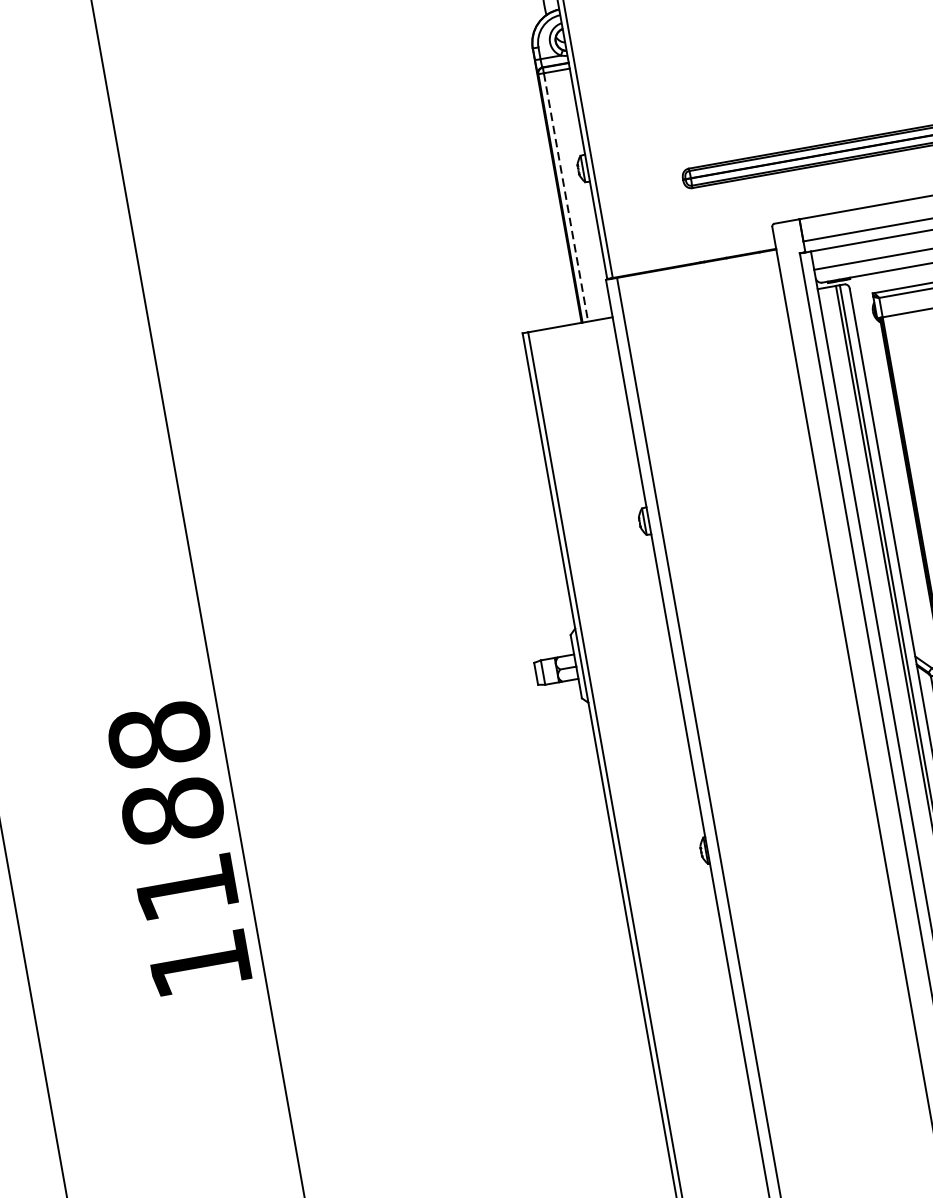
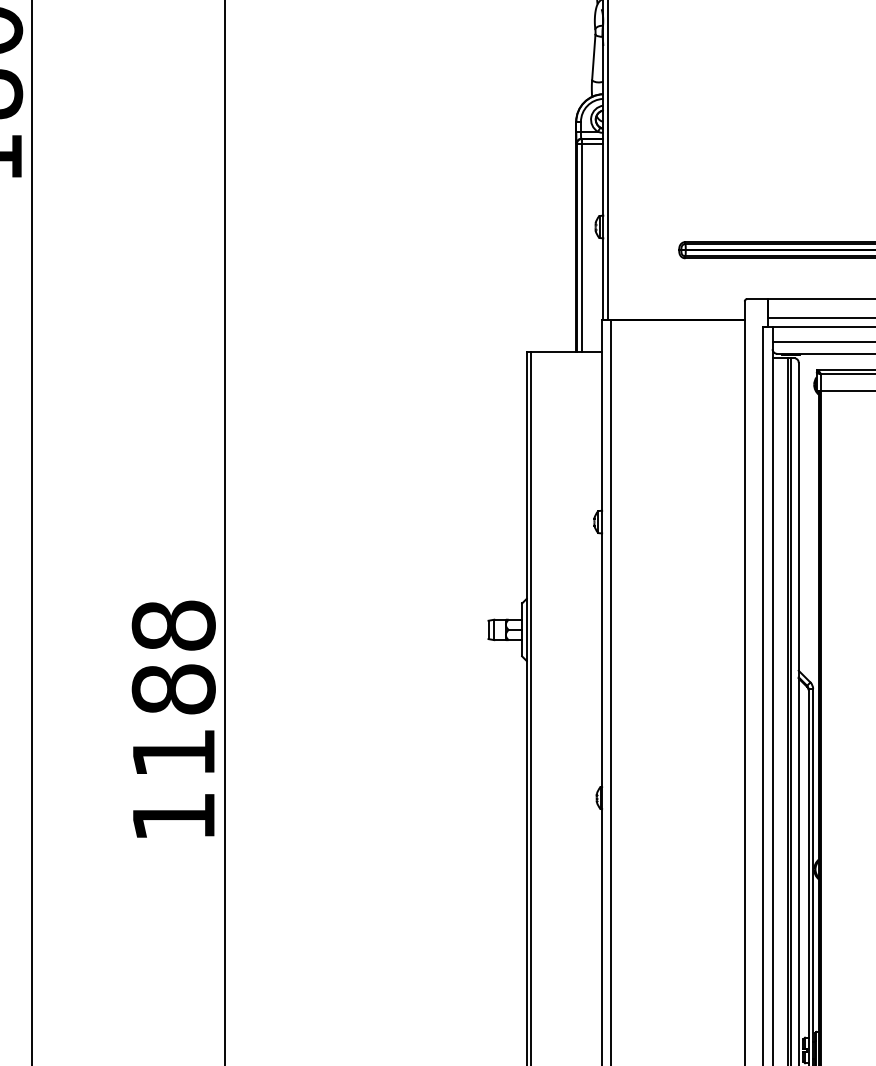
line: (565, 197) -> (581, 247), dashed -> solid

